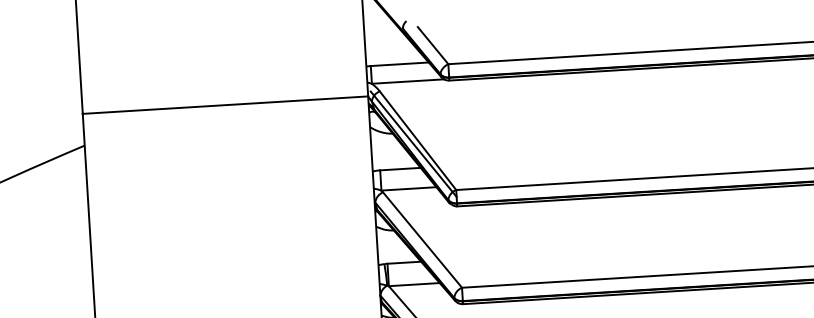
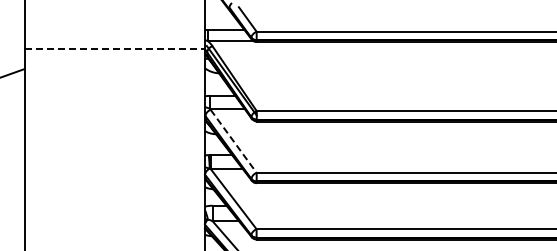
line: (226, 104) -> (115, 48), solid -> dashed
line: (422, 240) -> (233, 141), solid -> dashed

